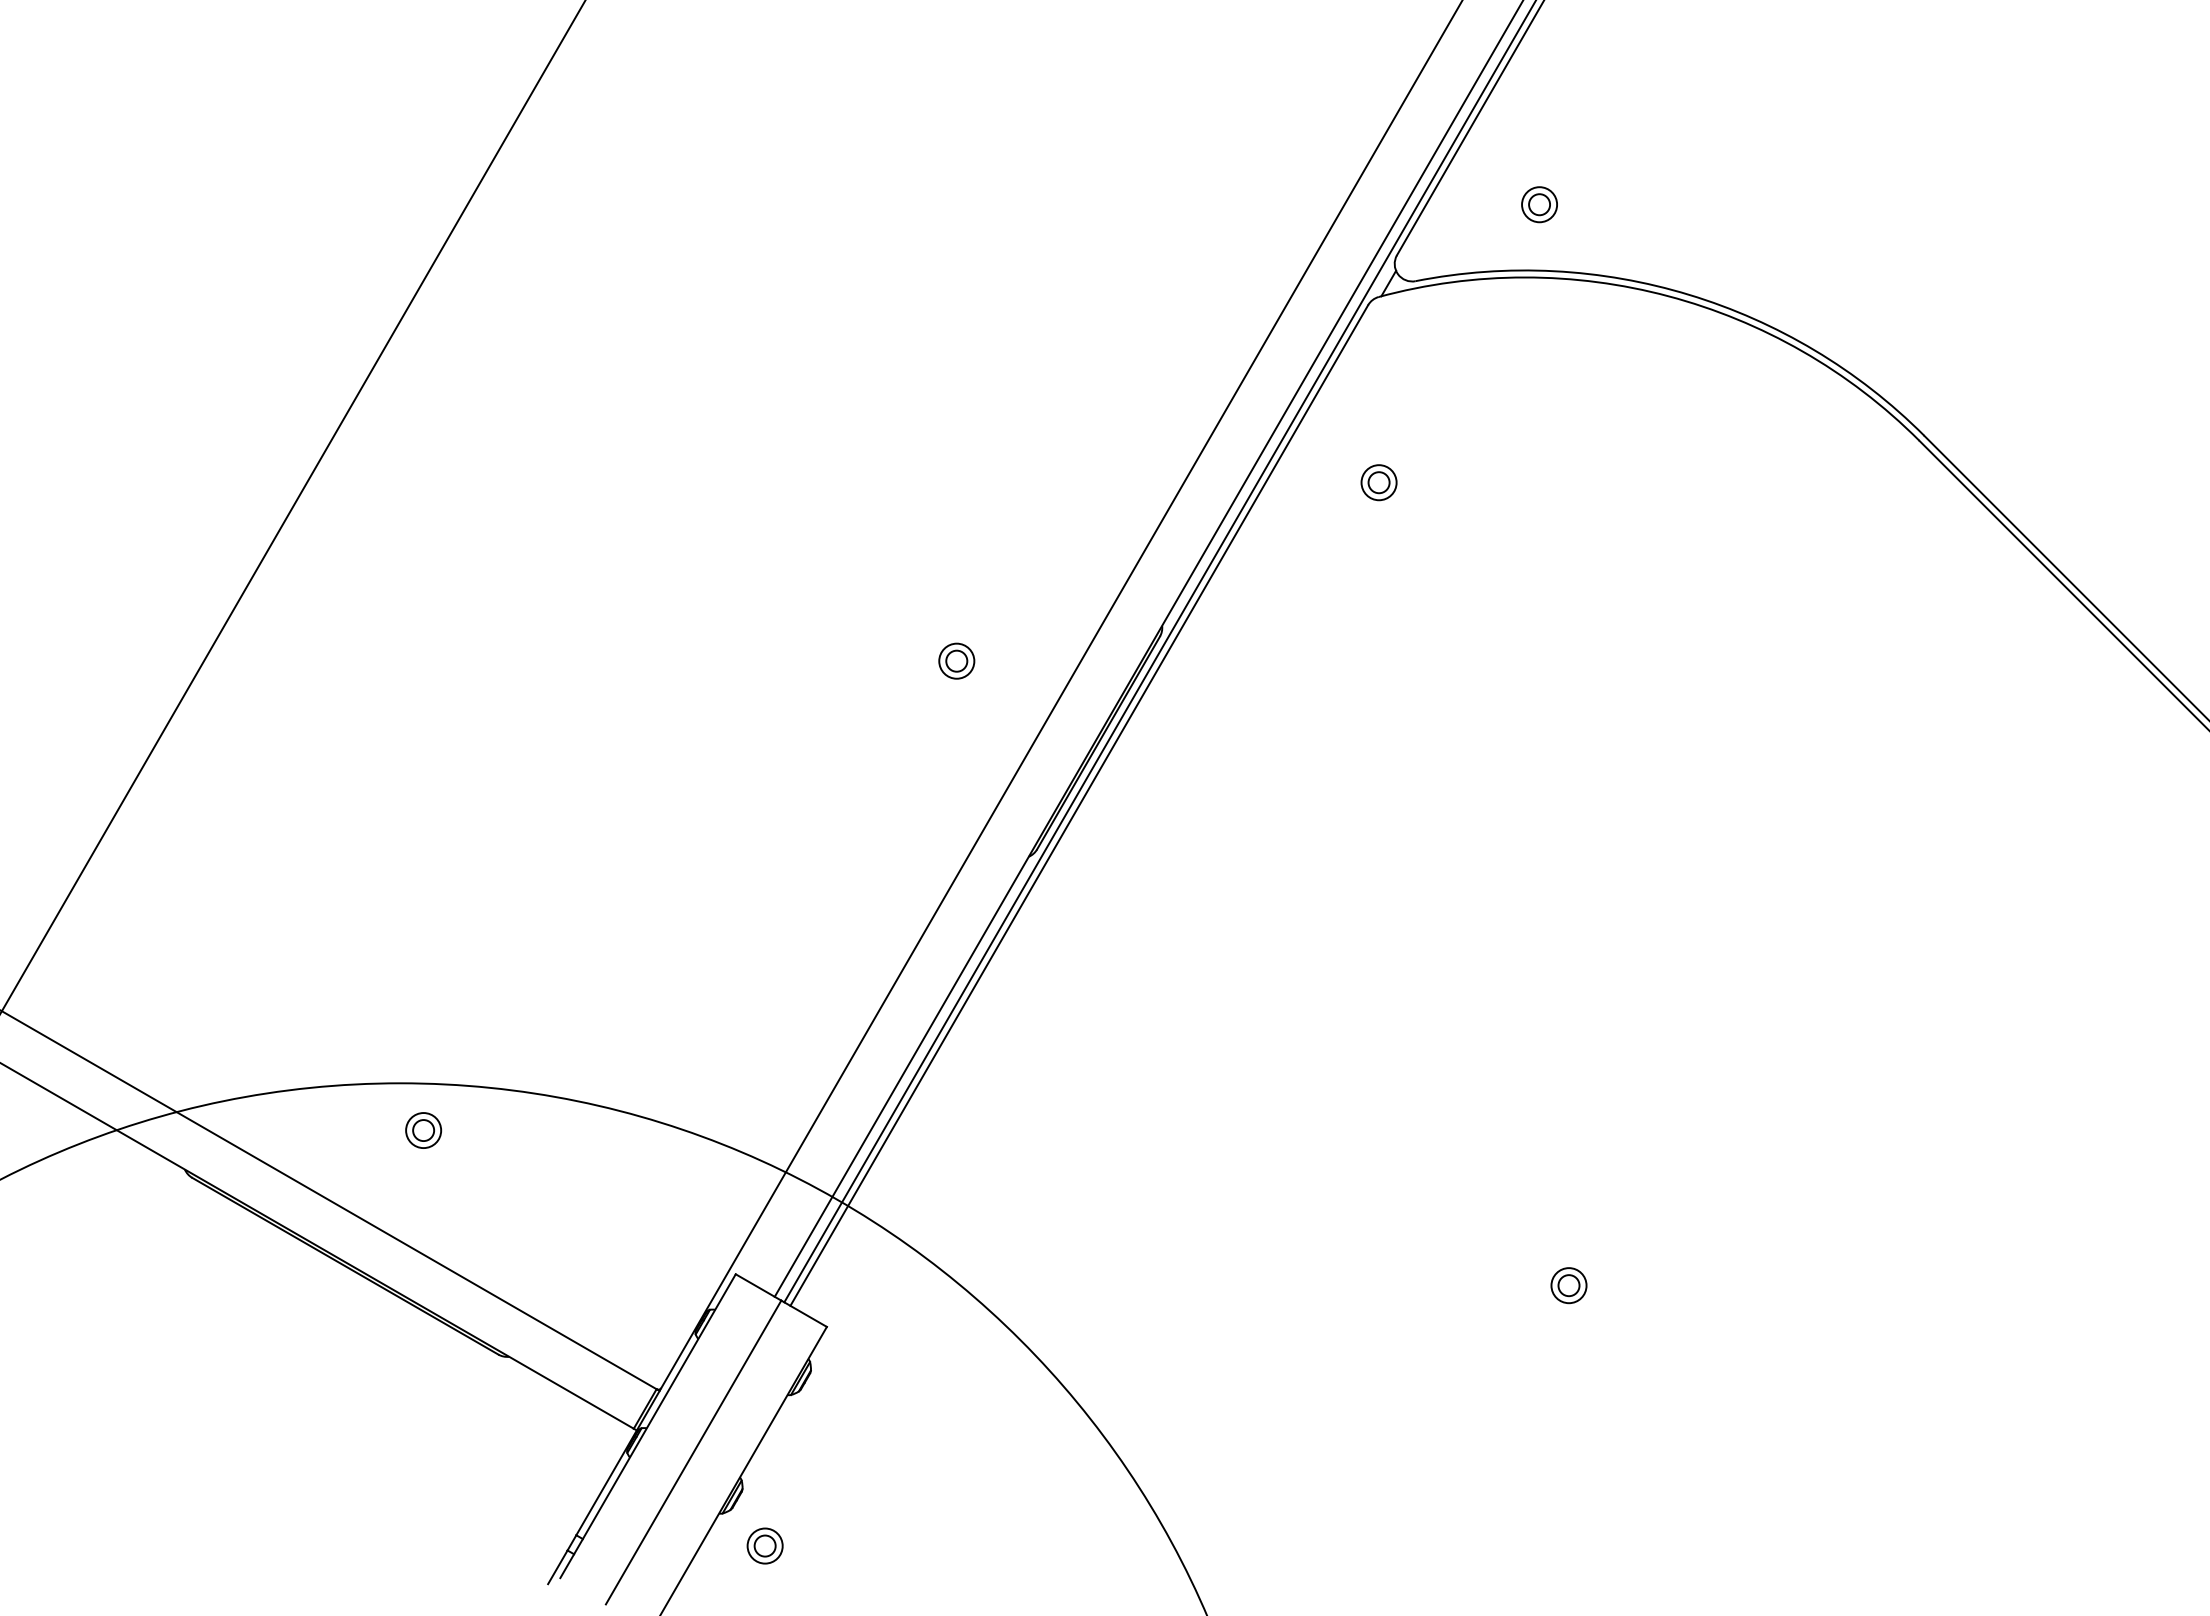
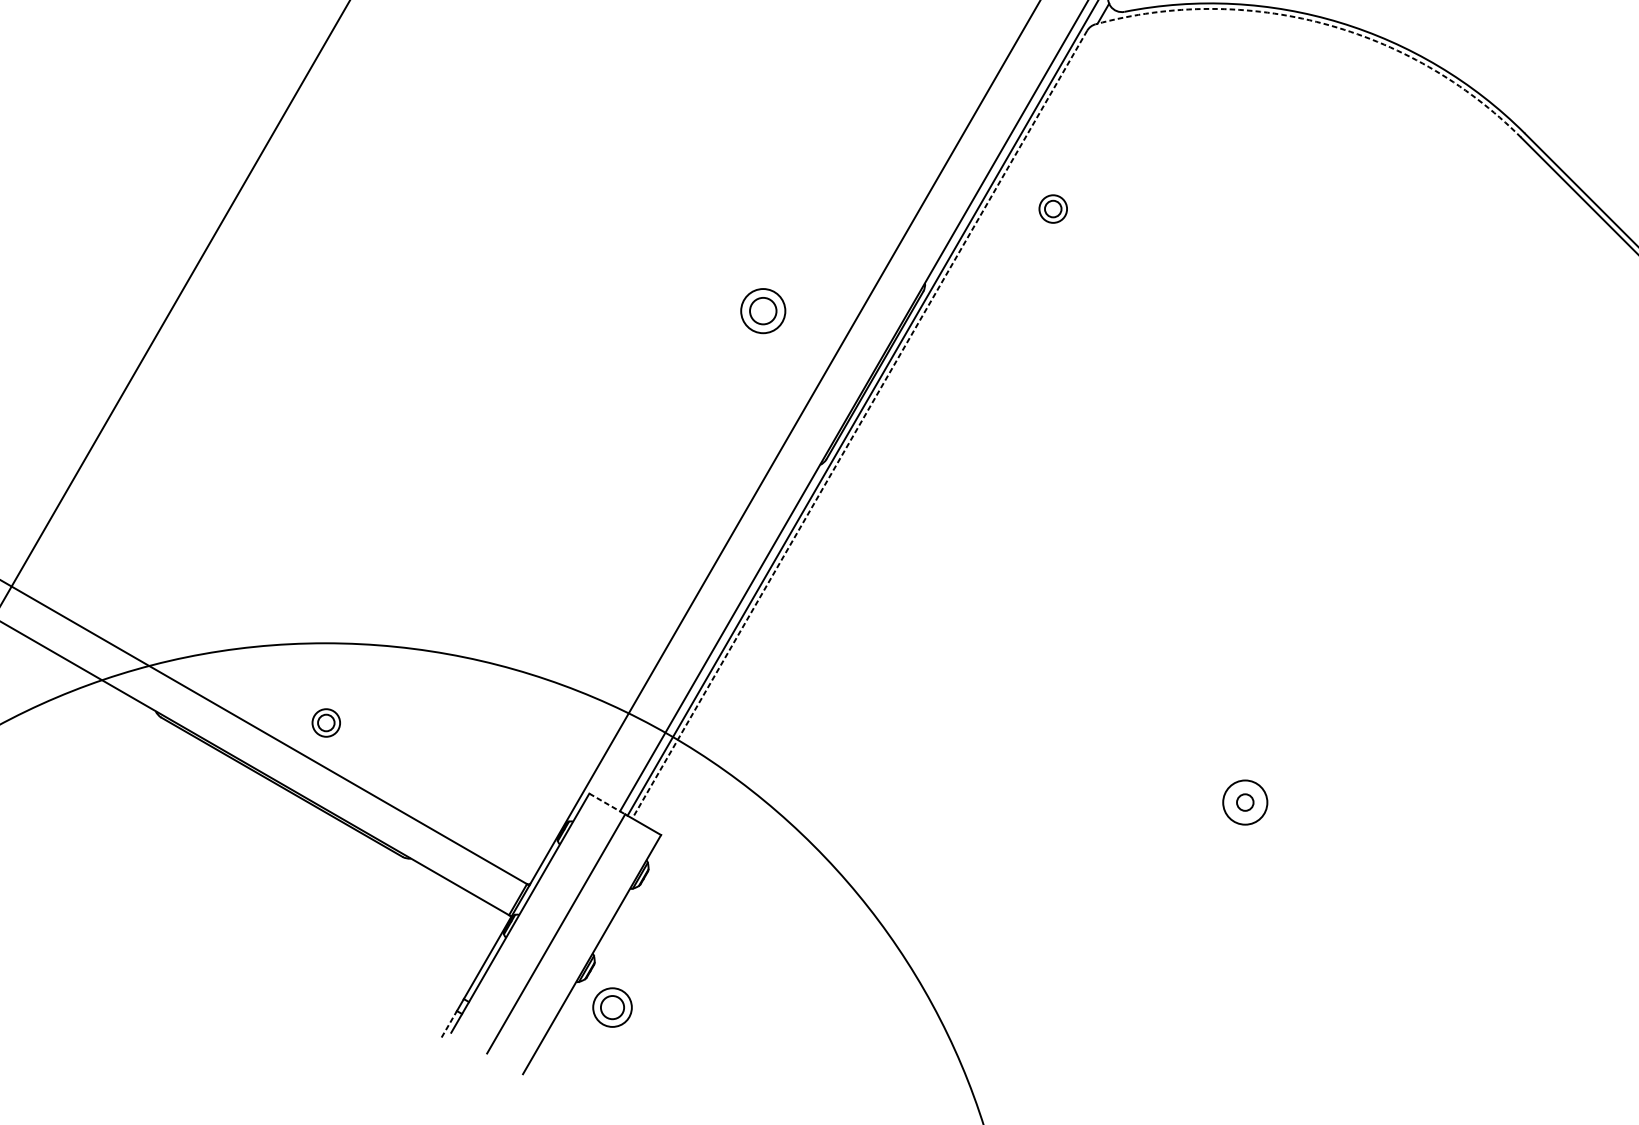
arc: (1668, 296) -> (1323, 23), solid -> dashed
part: (1378, 482) -> (1052, 208), moved
part: (956, 660) -> (763, 310), size x1.6
line: (1079, 805) -> (859, 424), solid -> dashed
part: (423, 1130) -> (326, 722), moved
circle: (1568, 1285) -> (1244, 802), size x1.6
line: (758, 1287) -> (607, 804), solid -> dashed
part: (764, 1545) -> (611, 1007), size x1.4
line: (558, 1566) -> (449, 1023), solid -> dashed

